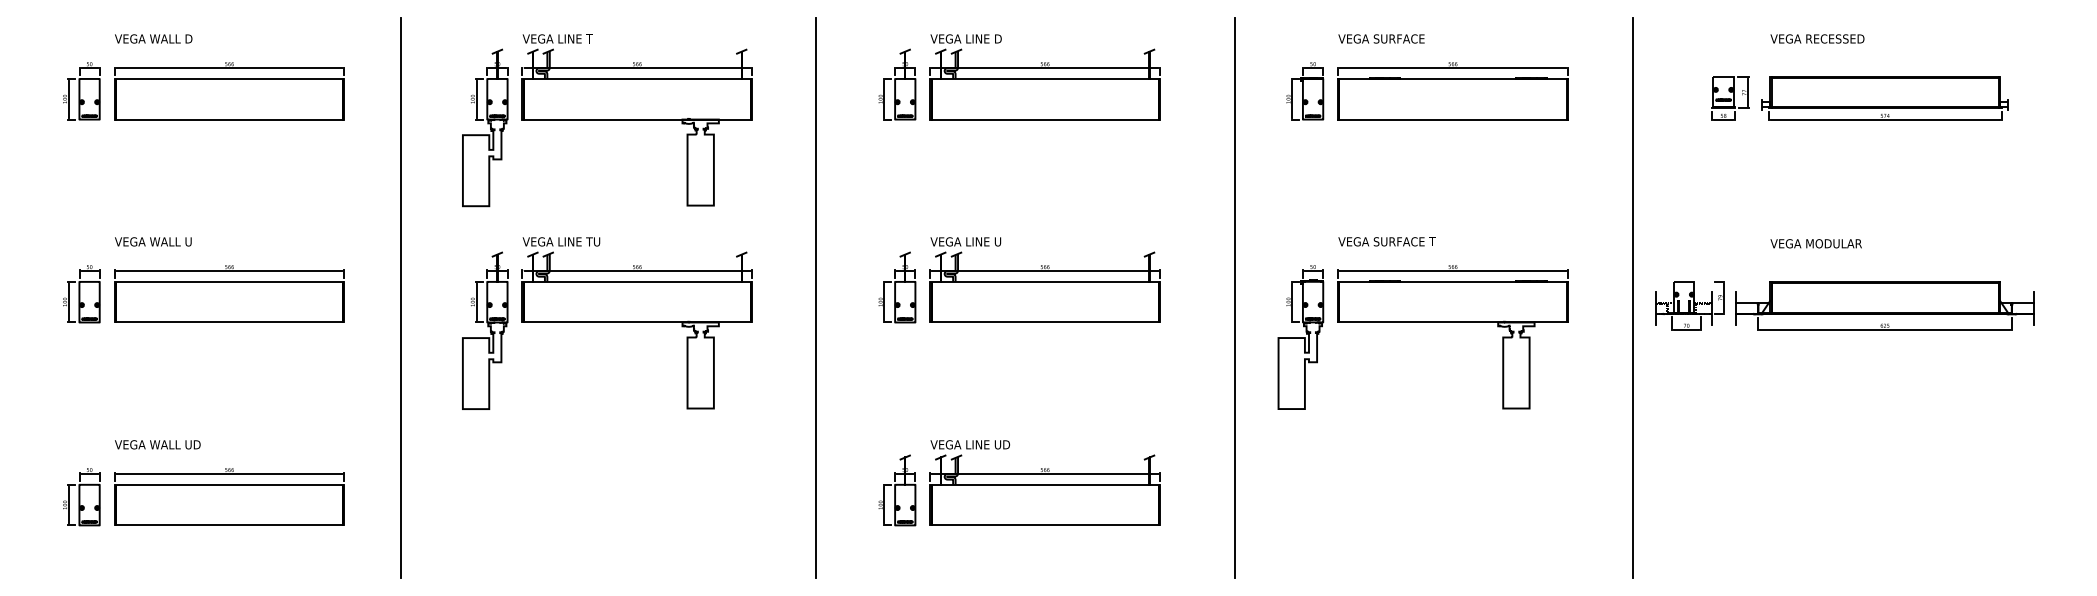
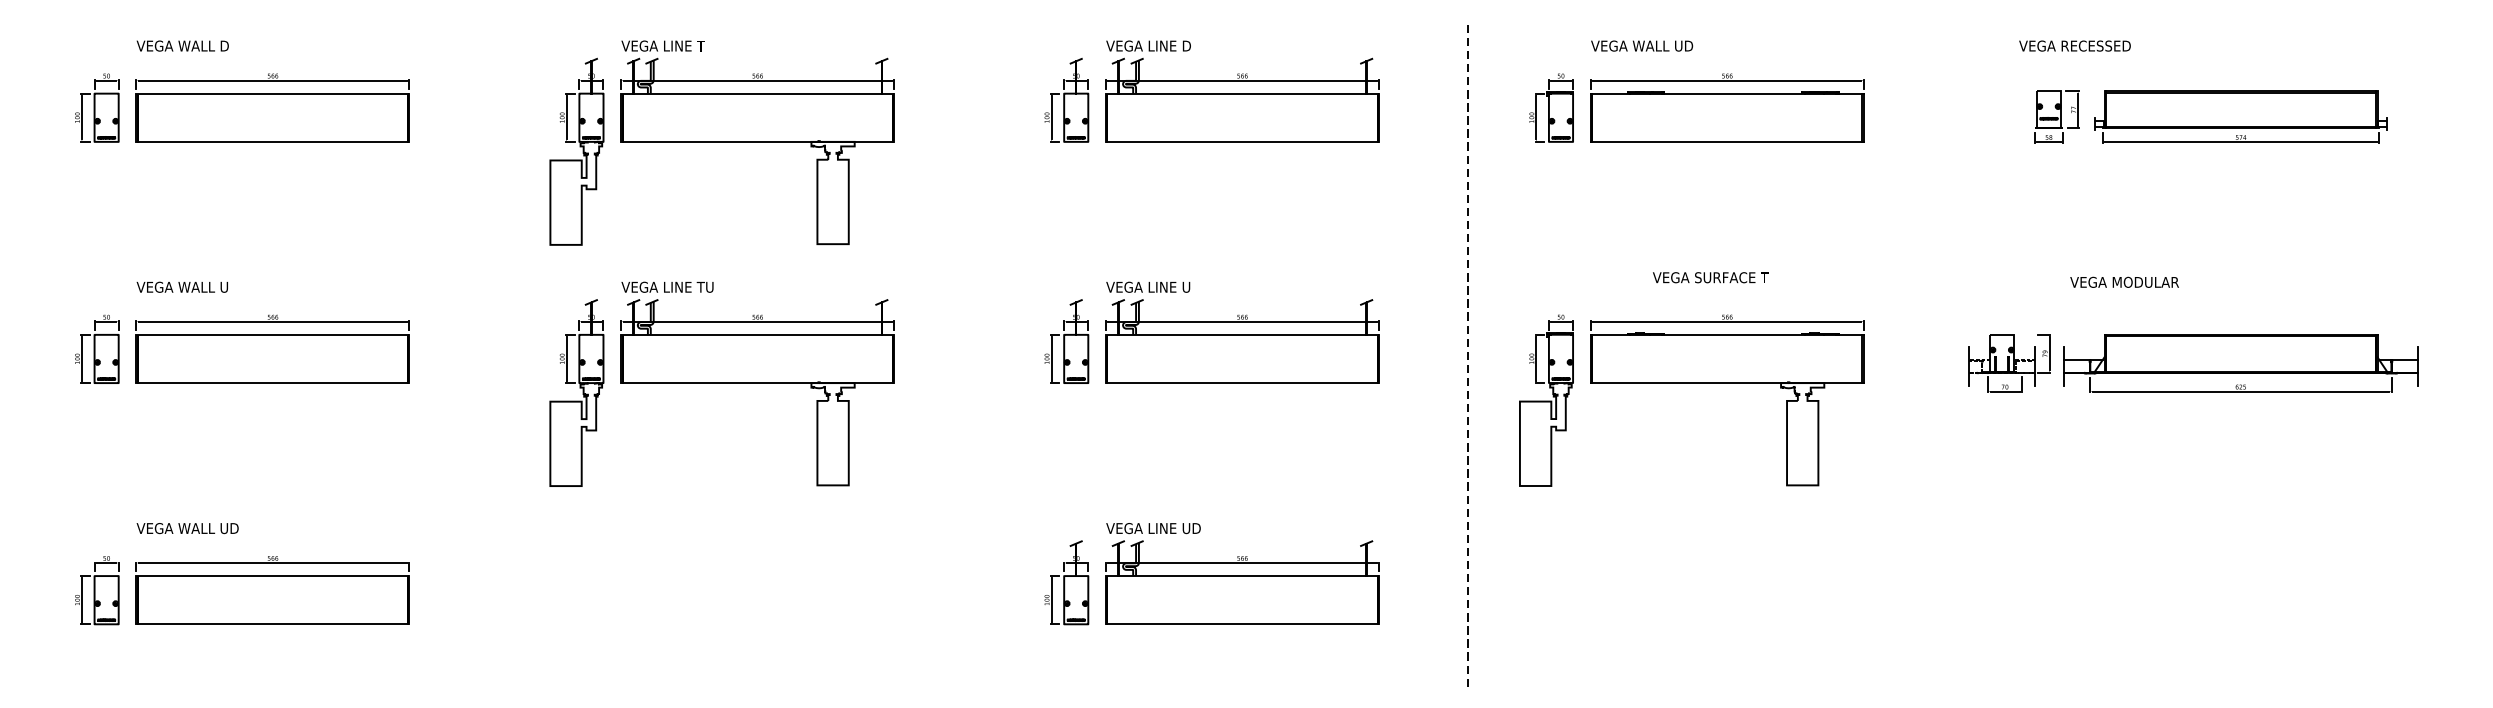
text: (1398, 38) -> (1662, 45), VEGA SURFACE -> VEGA WALL UD
text: (1817, 38) -> (2075, 45), moved
text: (1386, 241) -> (1710, 277), moved
text: (1815, 243) -> (2123, 282), moved
line: (400, 297) -> (476, 353), removed
line: (816, 297) -> (970, 353), removed
line: (1234, 297) -> (1467, 353), solid -> dashed
line: (1633, 297) -> (1941, 353), removed

